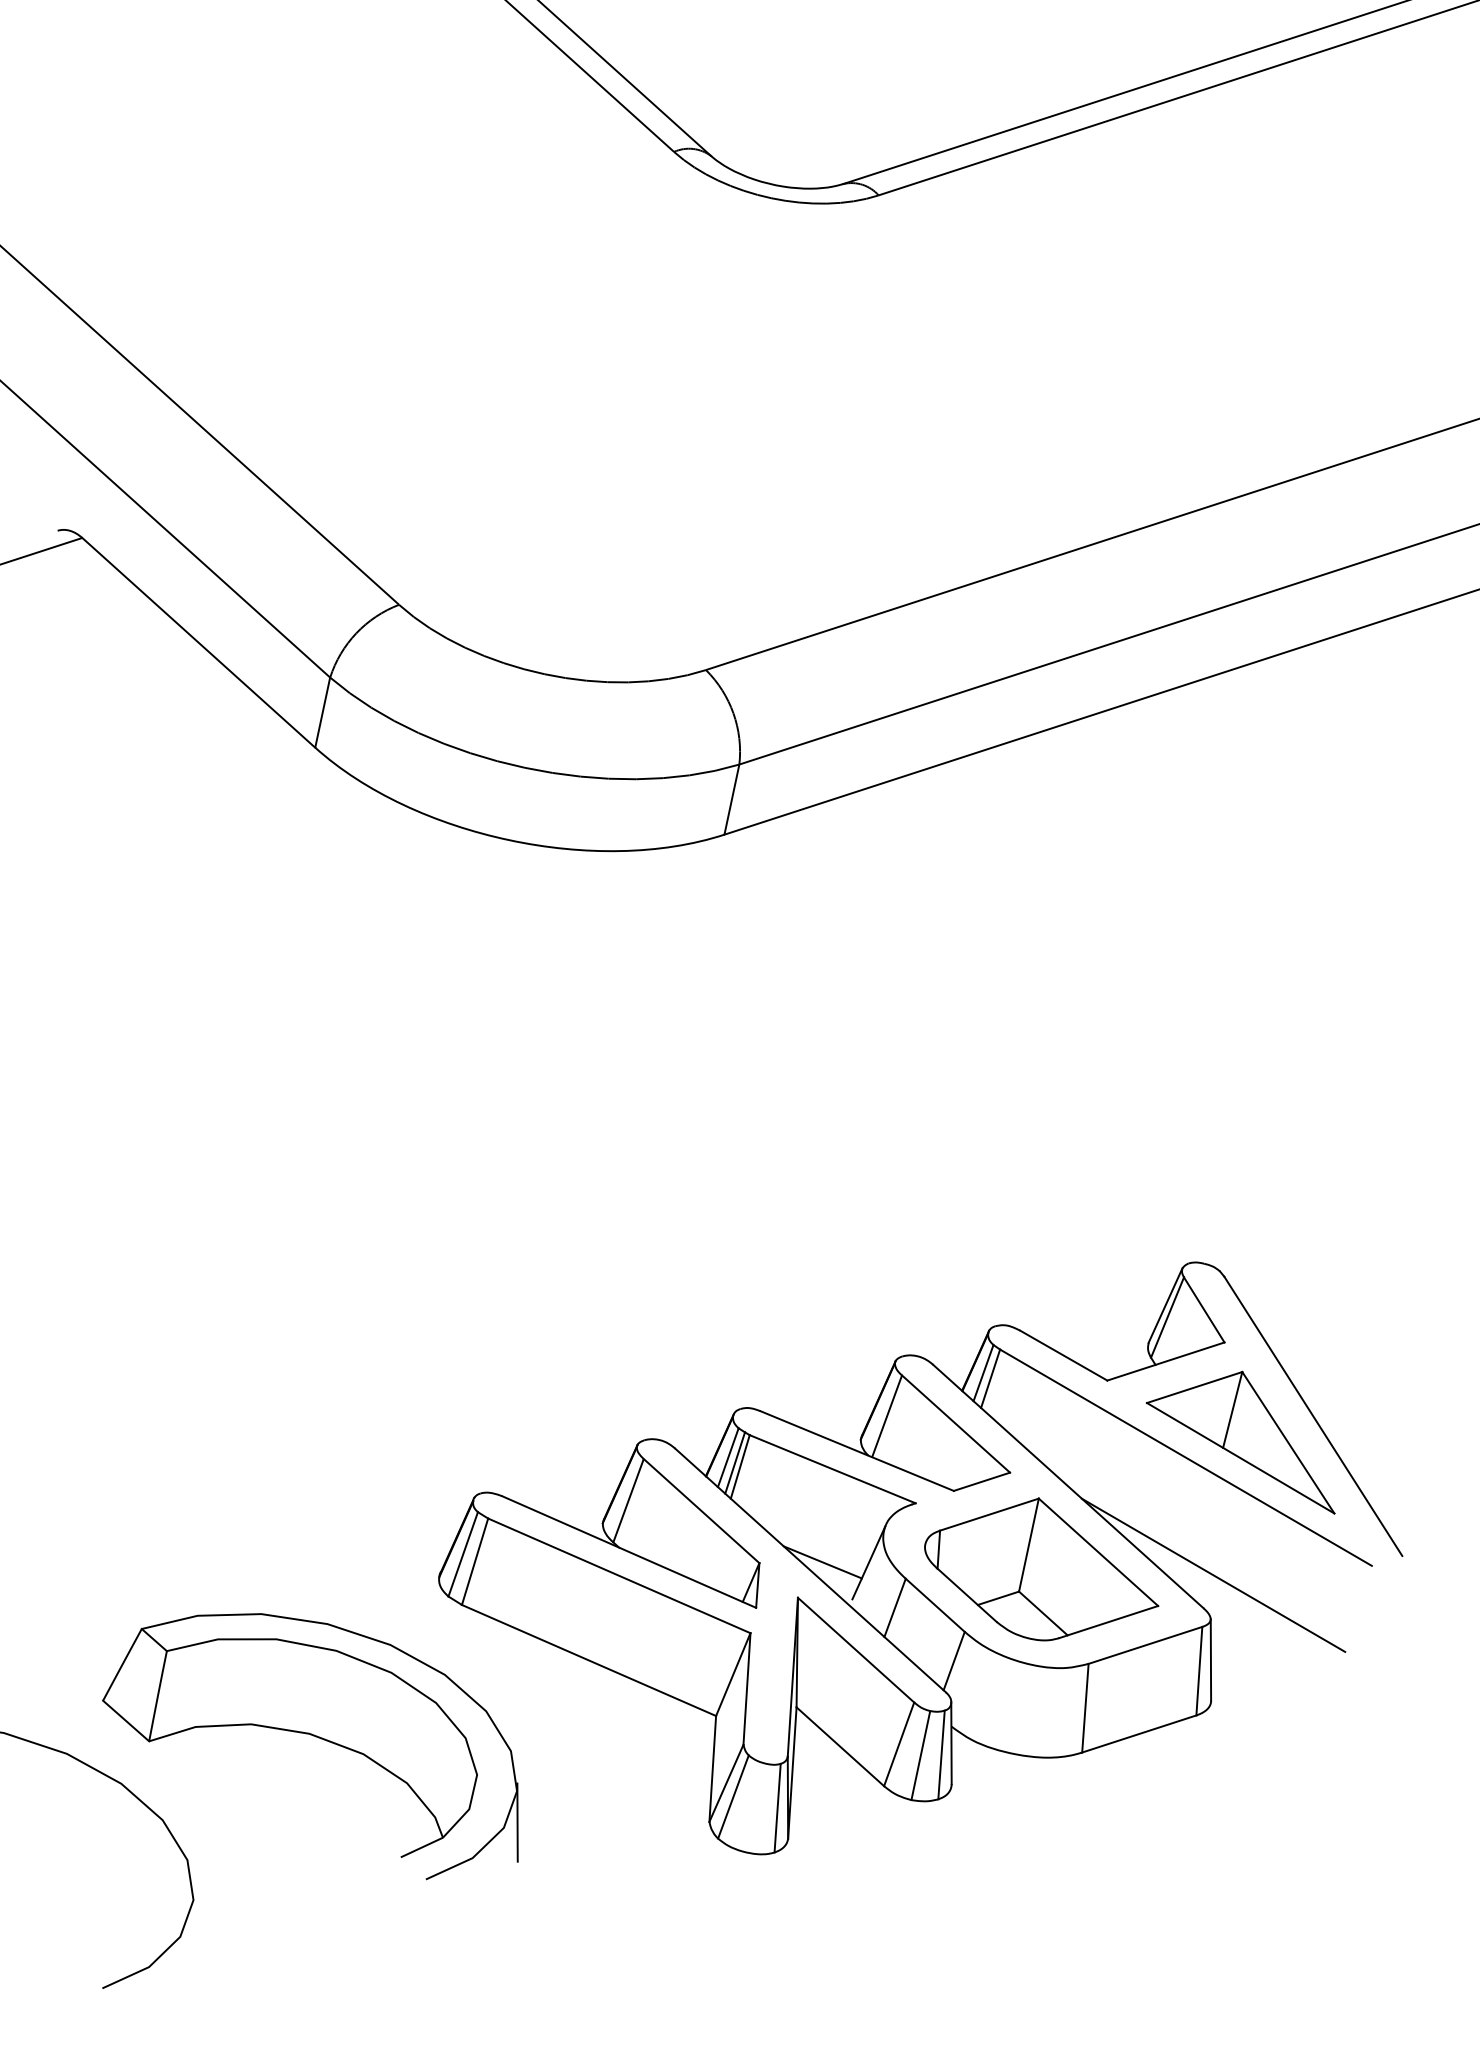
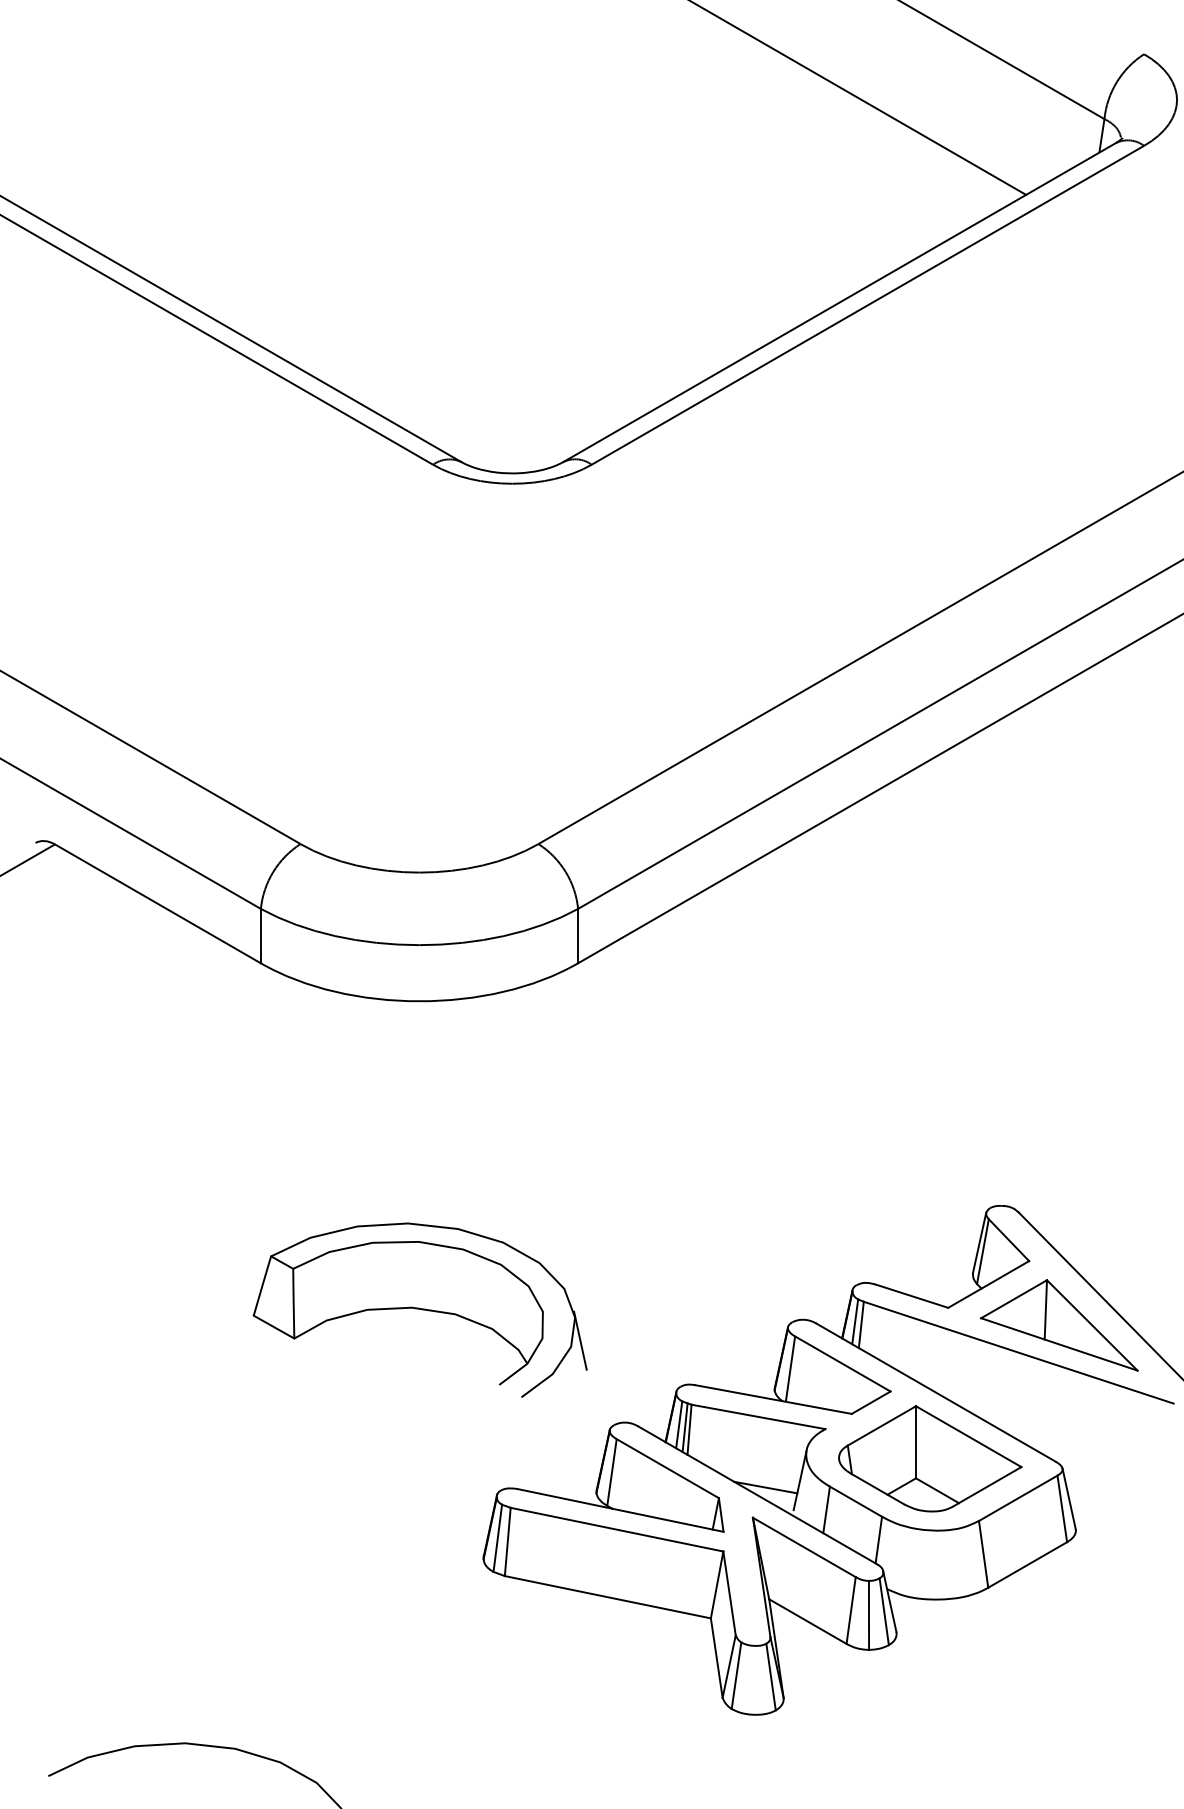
line: (1213, 1575) -> (1057, 1435), removed
part: (318, 1738) -> (419, 1309), moved

